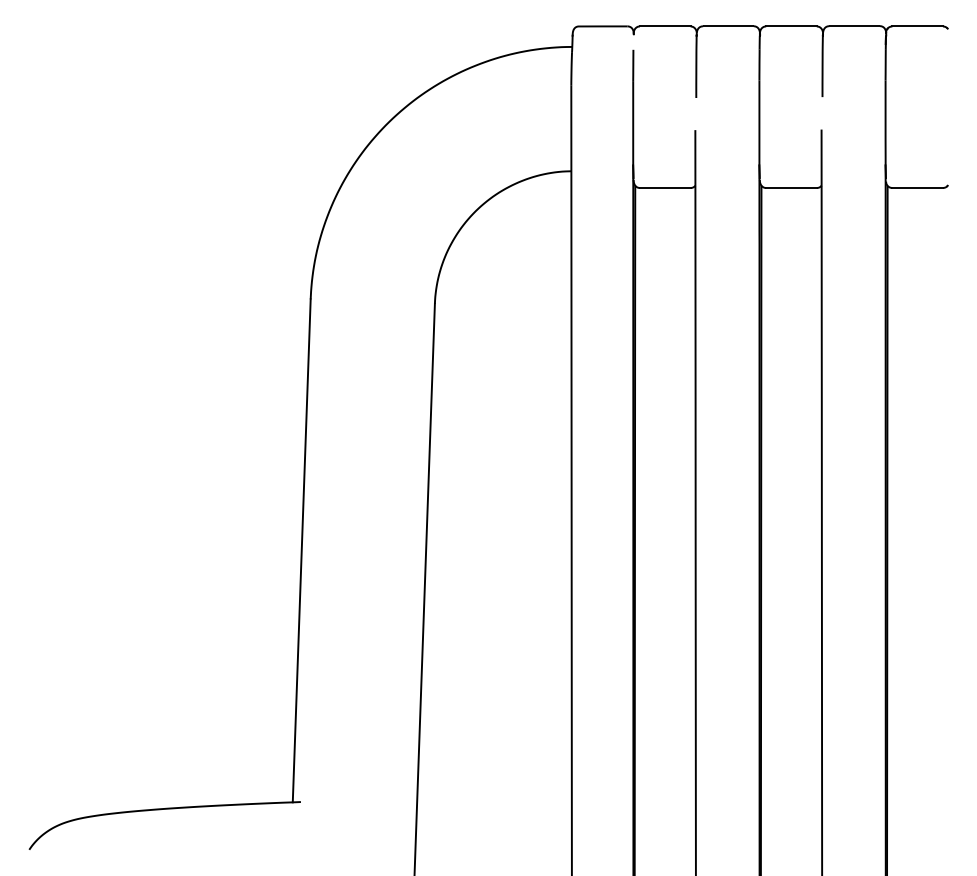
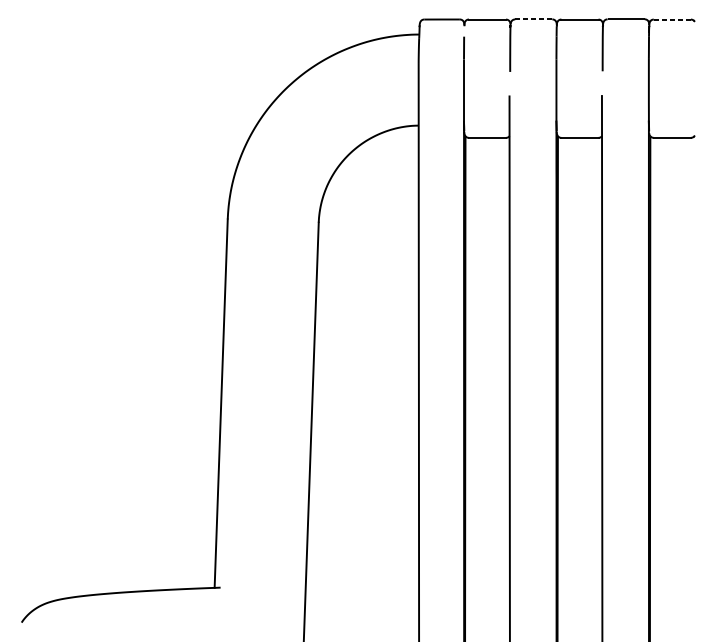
line: (728, 26) -> (533, 19), solid -> dashed
line: (917, 26) -> (672, 19), solid -> dashed

